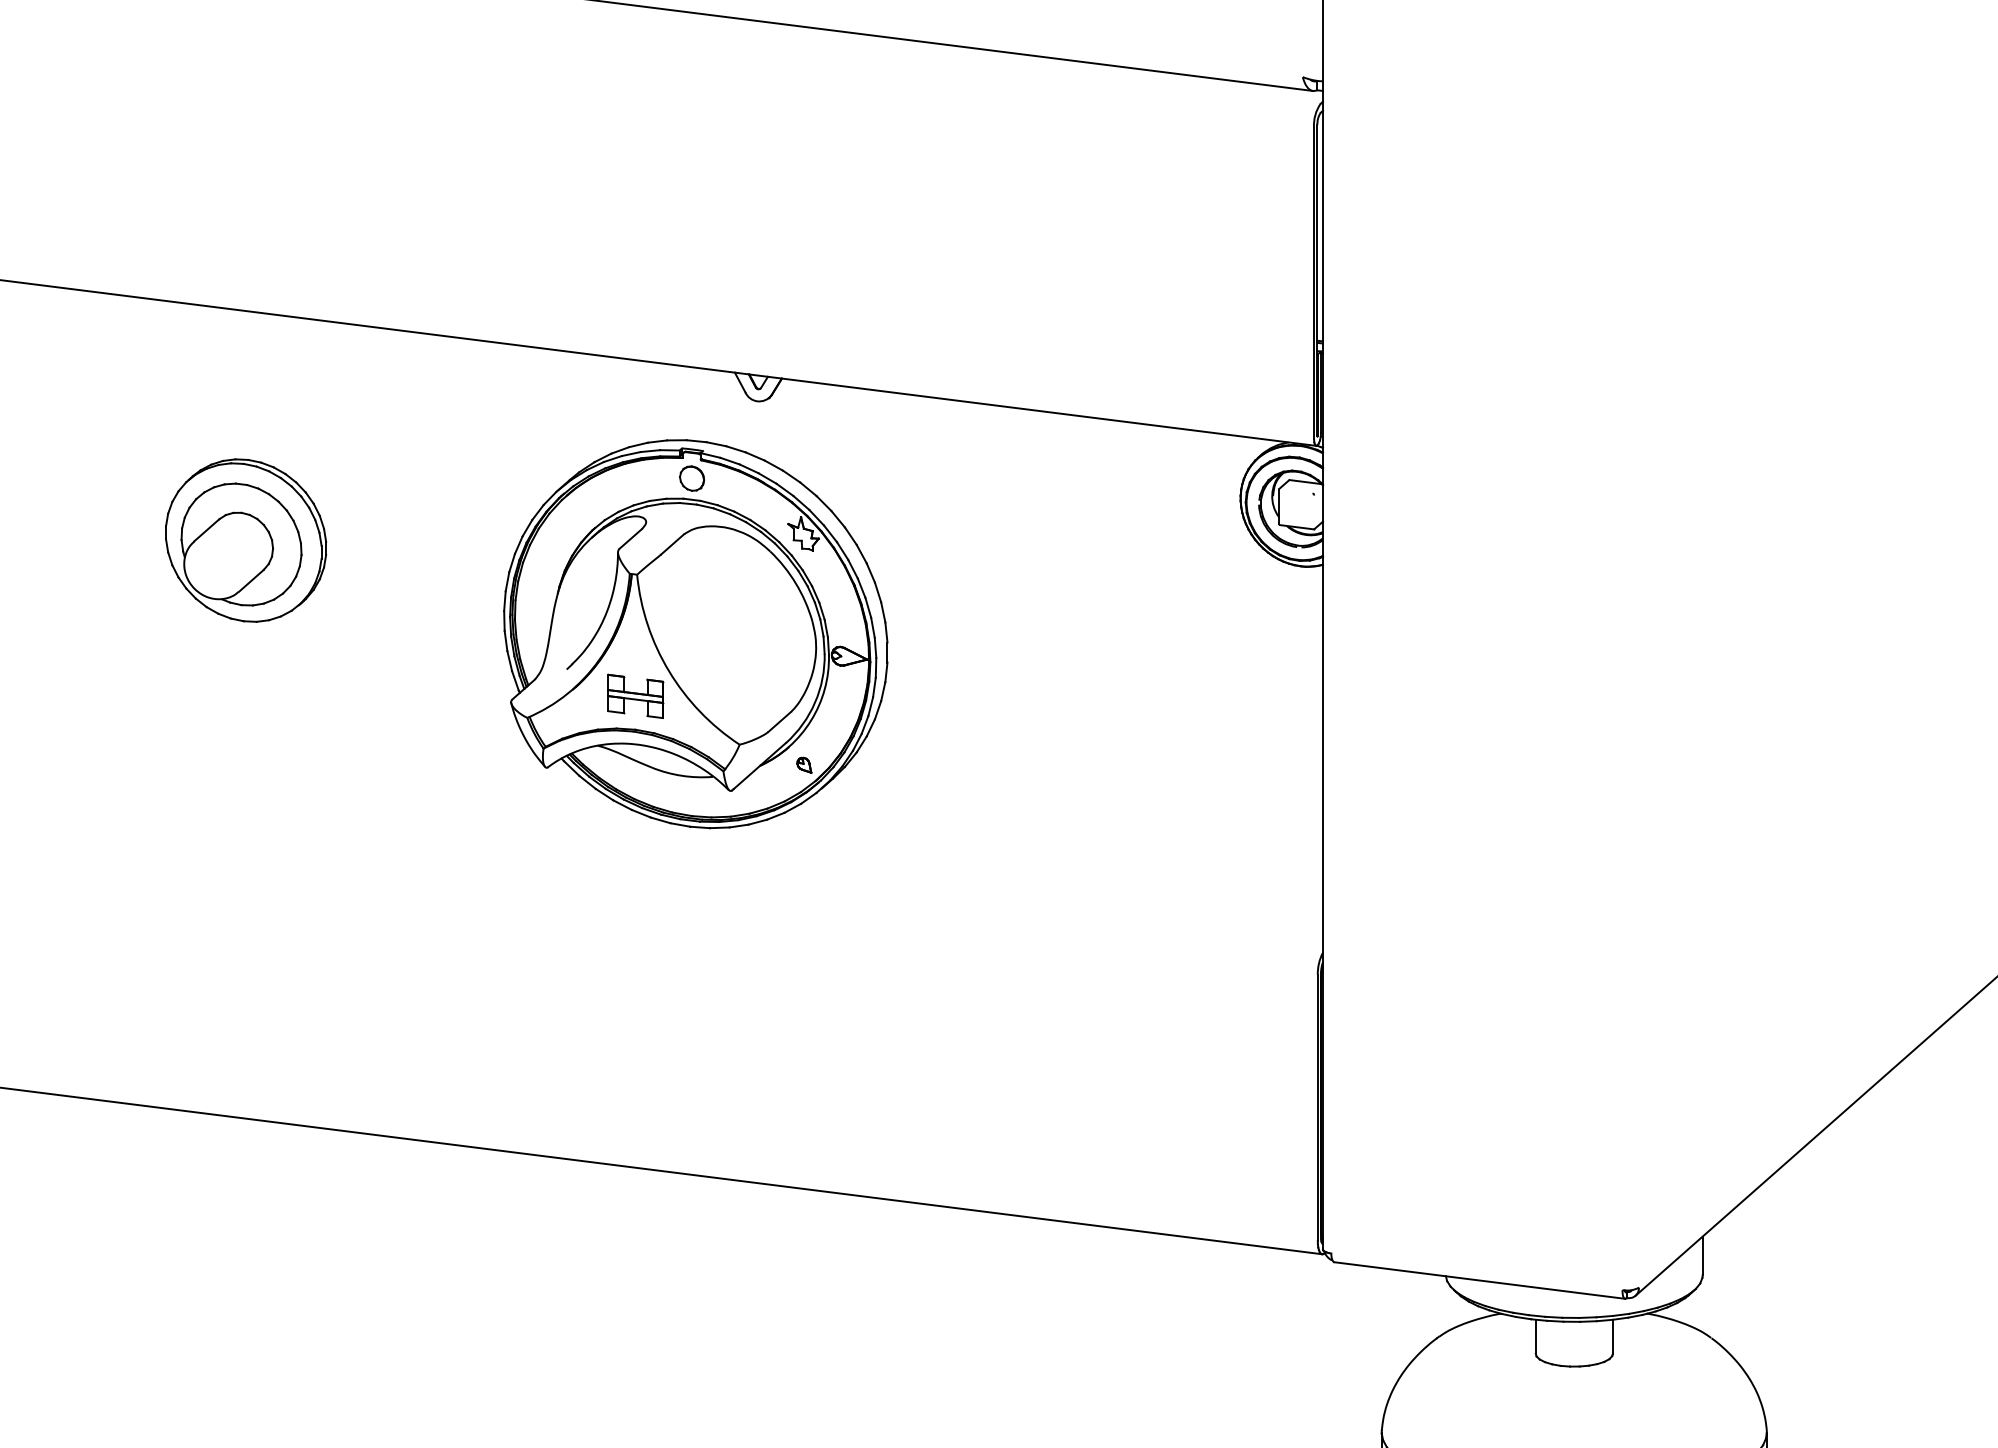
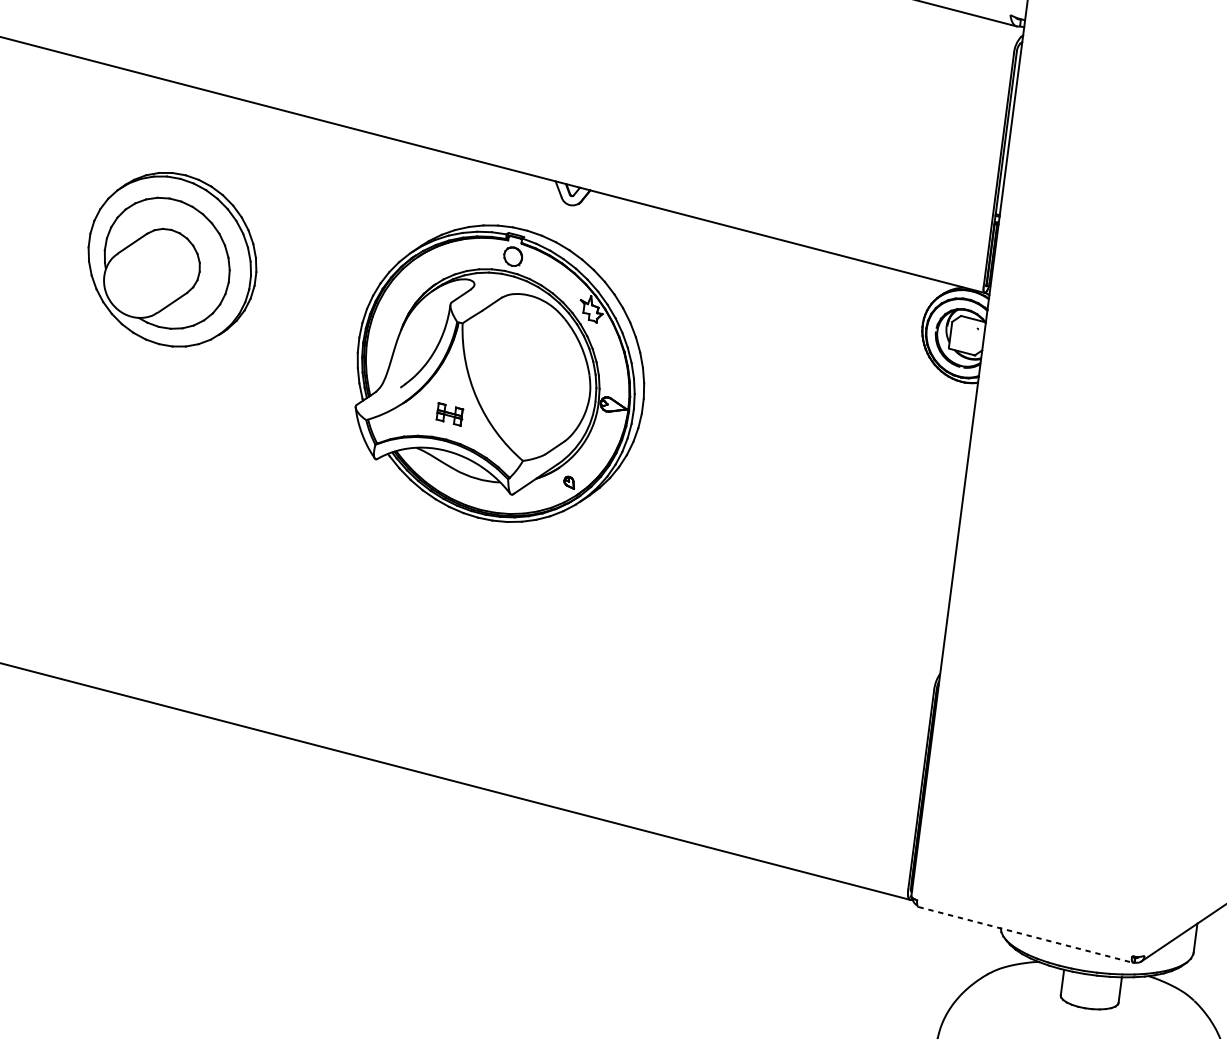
part: (246, 540) -> (172, 259), size x1.4
part: (635, 695) -> (449, 413), size x0.6
line: (1479, 1280) -> (1025, 934), solid -> dashed

